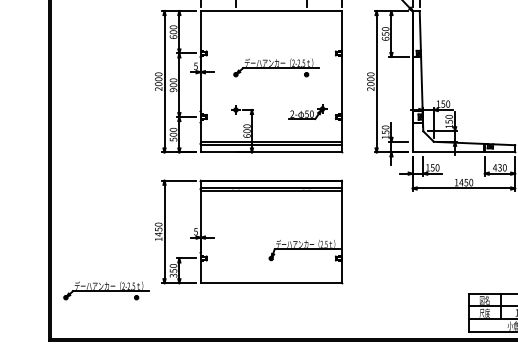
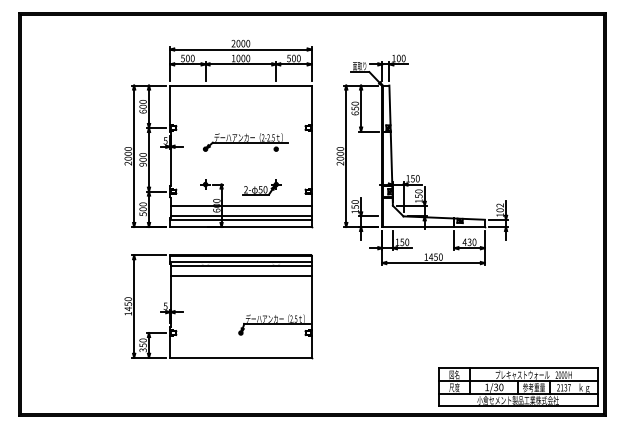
part: (307, 111) -> (261, 187), moved
line: (270, 130) -> (240, 205), added
line: (270, 201) -> (240, 276), added
part: (105, 290) -> (75, 365), removed

